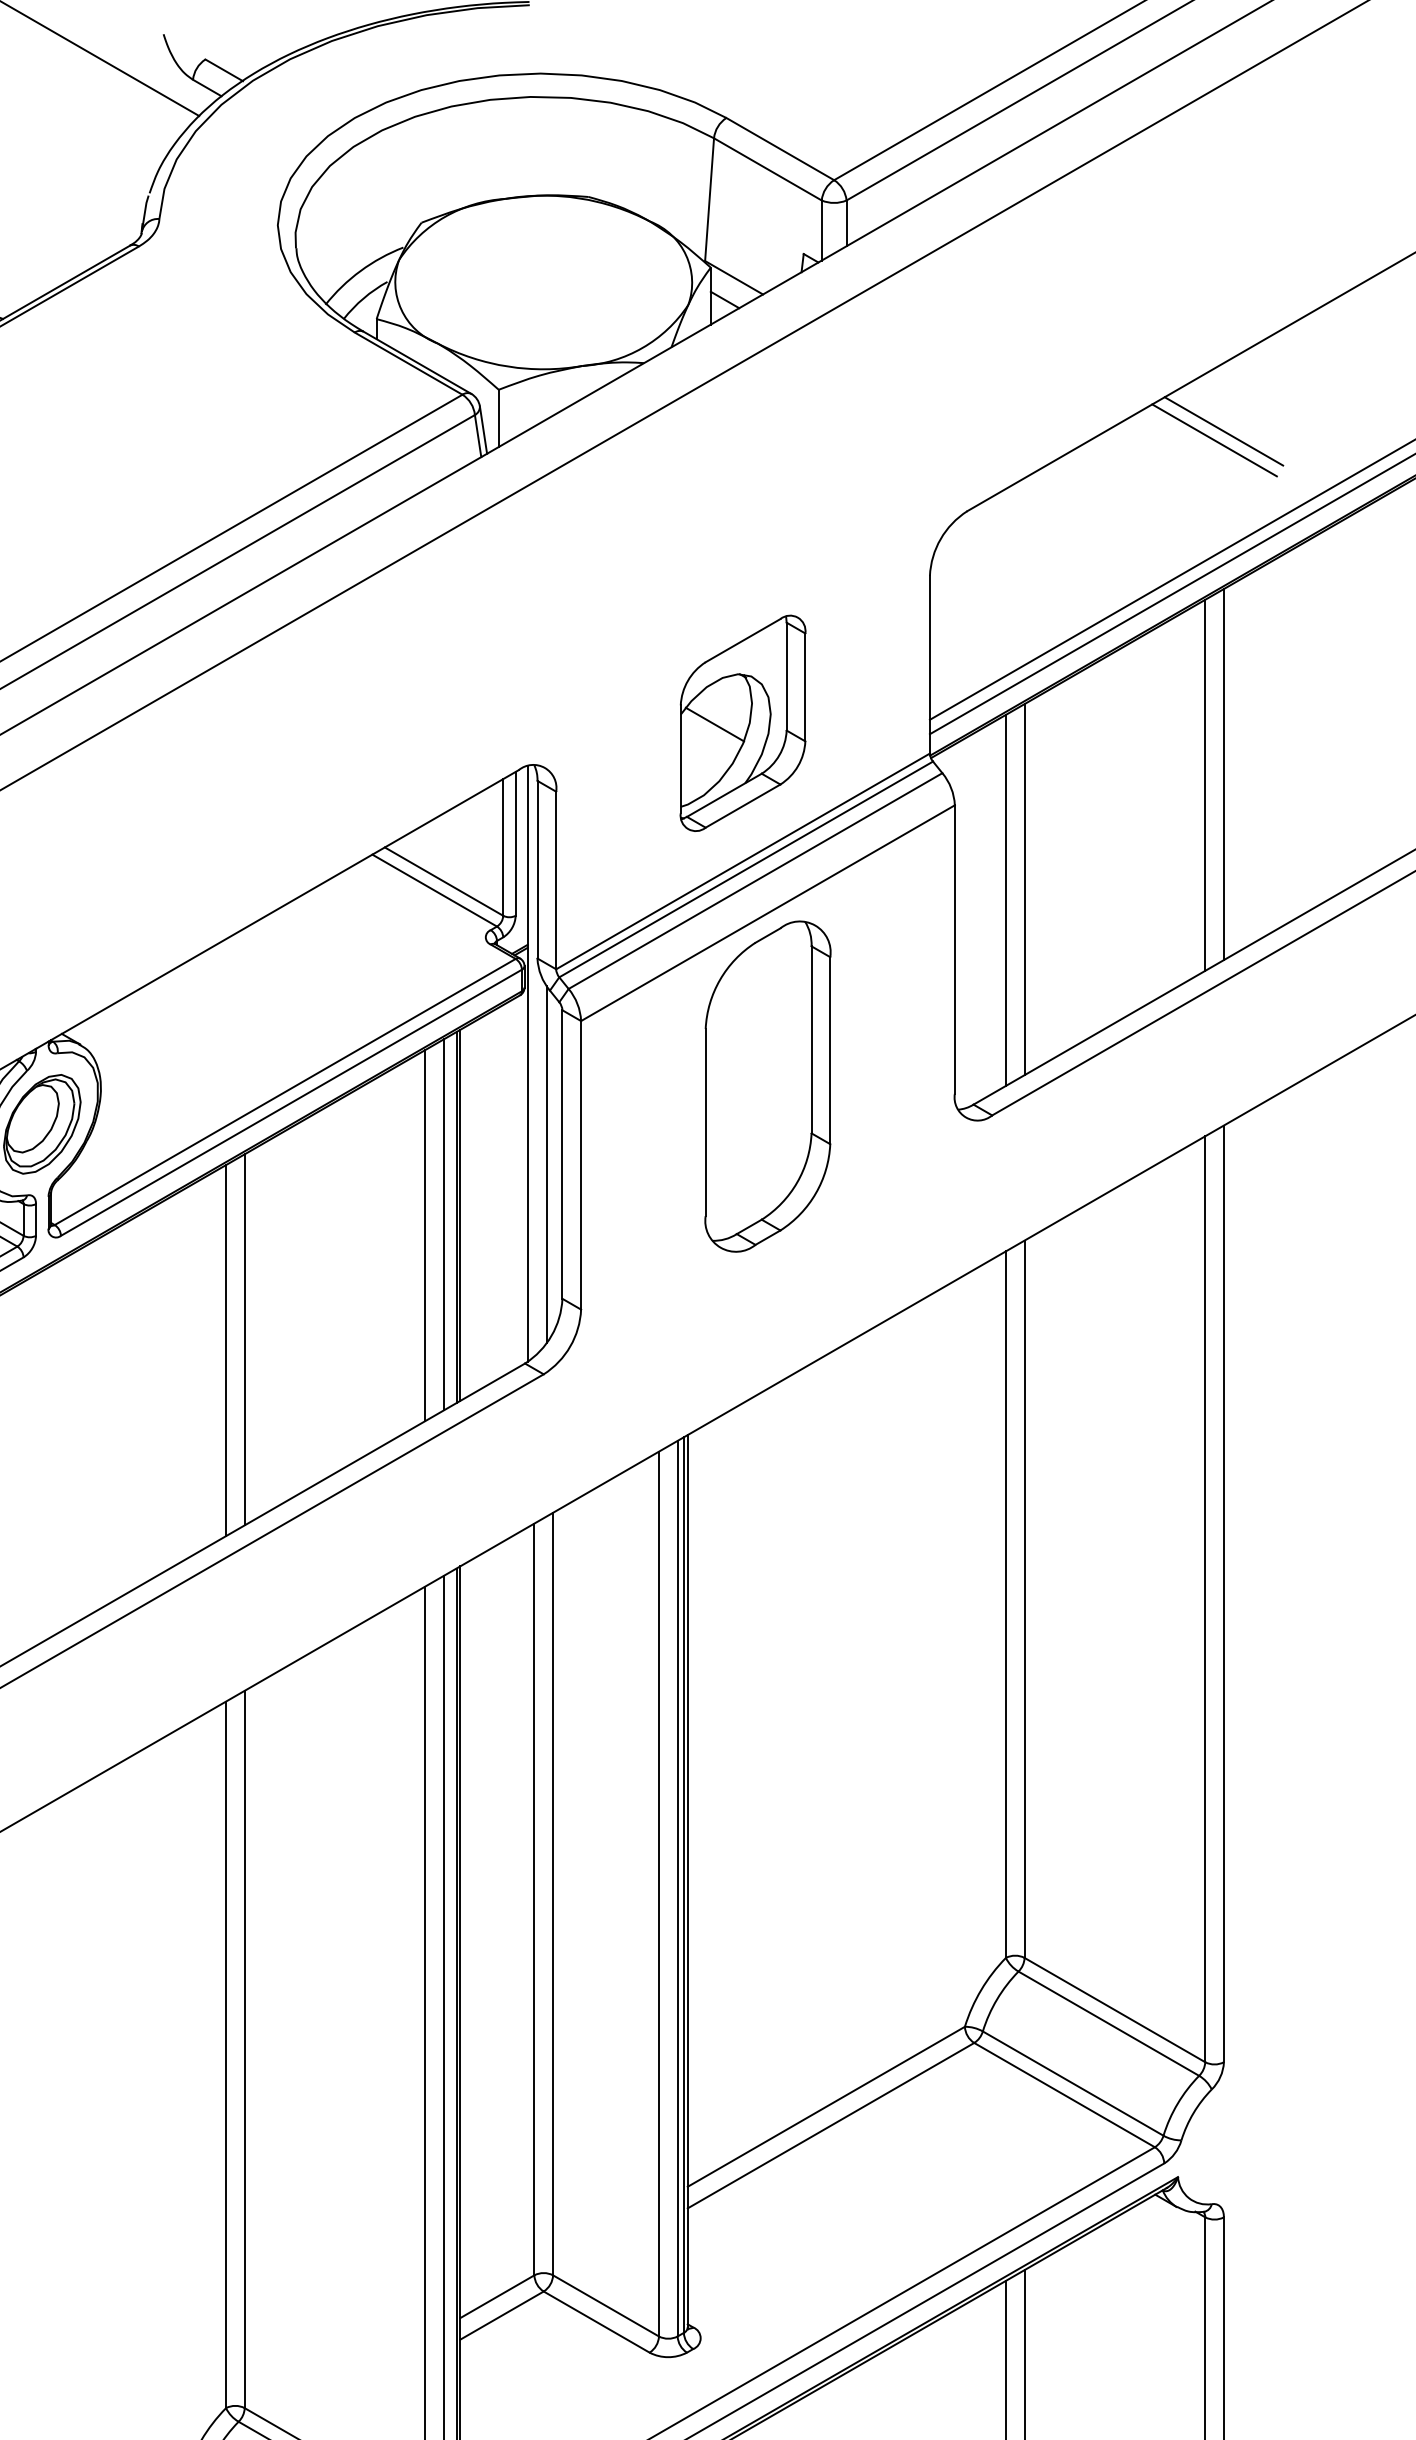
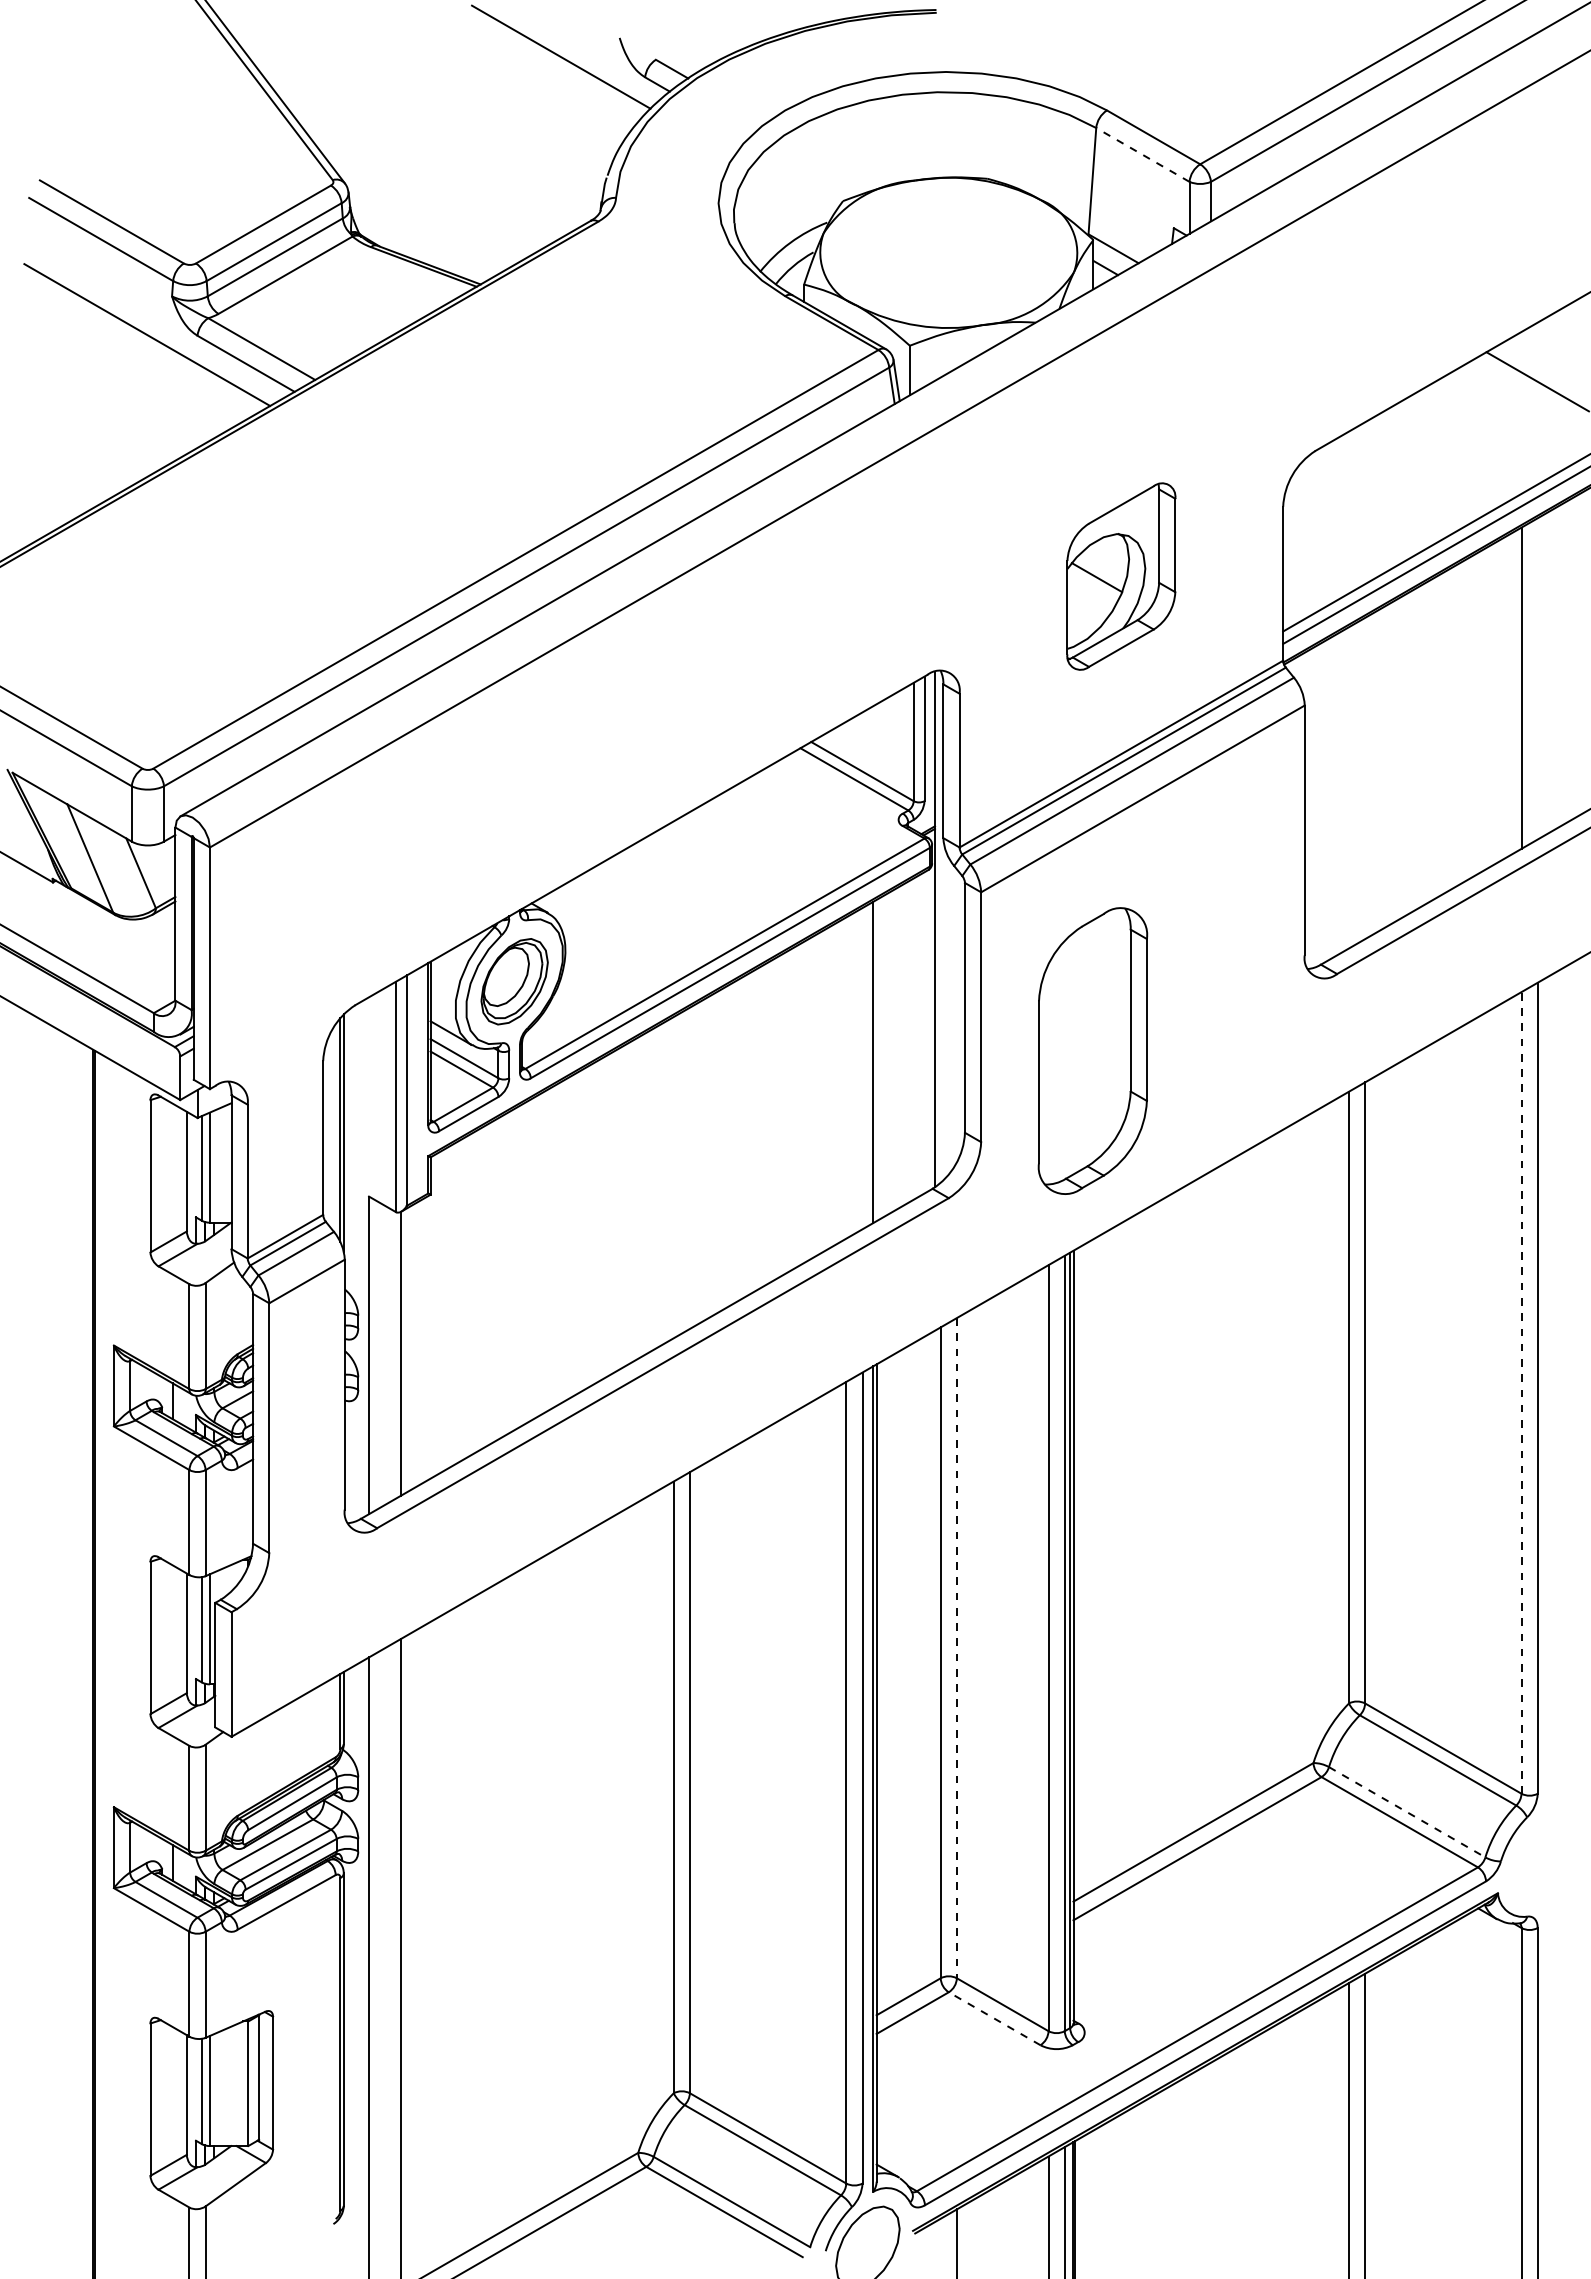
line: (767, 168) -> (1142, 154), solid -> dashed
line: (1214, 440) -> (1529, 389), removed
part: (743, 723) -> (1121, 576), moved
line: (1223, 774) -> (1537, 678), removed
line: (1025, 889) -> (1365, 778), removed
line: (1005, 899) -> (1348, 787), removed
part: (767, 1085) -> (1092, 1050), moved
line: (546, 1164) -> (951, 1016), removed
line: (460, 1215) -> (876, 1060), removed
line: (444, 1224) -> (862, 1068), removed
line: (425, 1234) -> (846, 1077), removed
line: (244, 1338) -> (689, 1167), removed
line: (225, 1350) -> (673, 1177), removed
line: (1205, 1598) -> (1521, 1392), solid -> dashed
line: (552, 1894) -> (956, 1648), solid -> dashed
line: (1073, 2083) -> (1407, 1812), solid -> dashed
line: (596, 2321) -> (994, 2018), solid -> dashed

